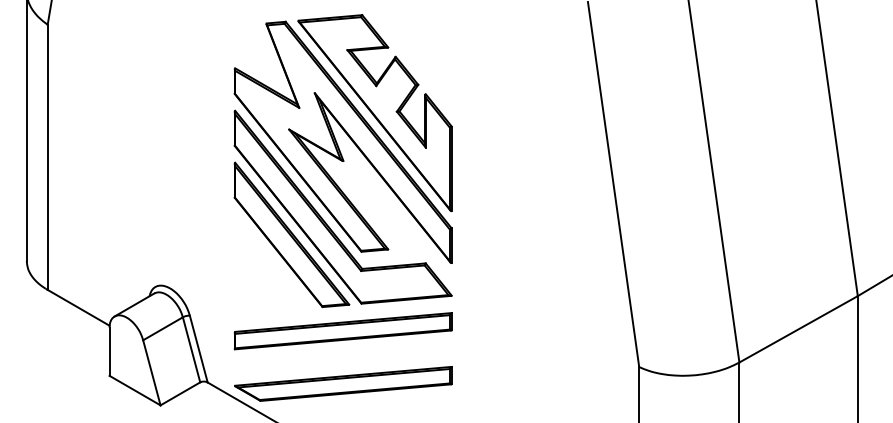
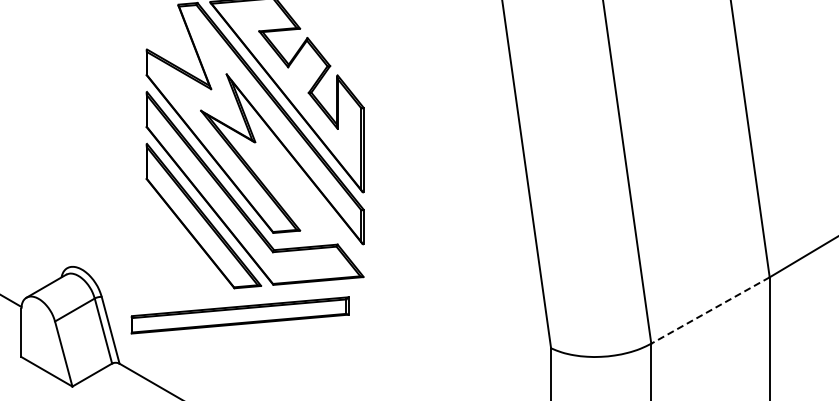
line: (798, 329) -> (710, 310), solid -> dashed
part: (342, 331) -> (239, 315), moved
part: (343, 383) -> (255, 364), removed

